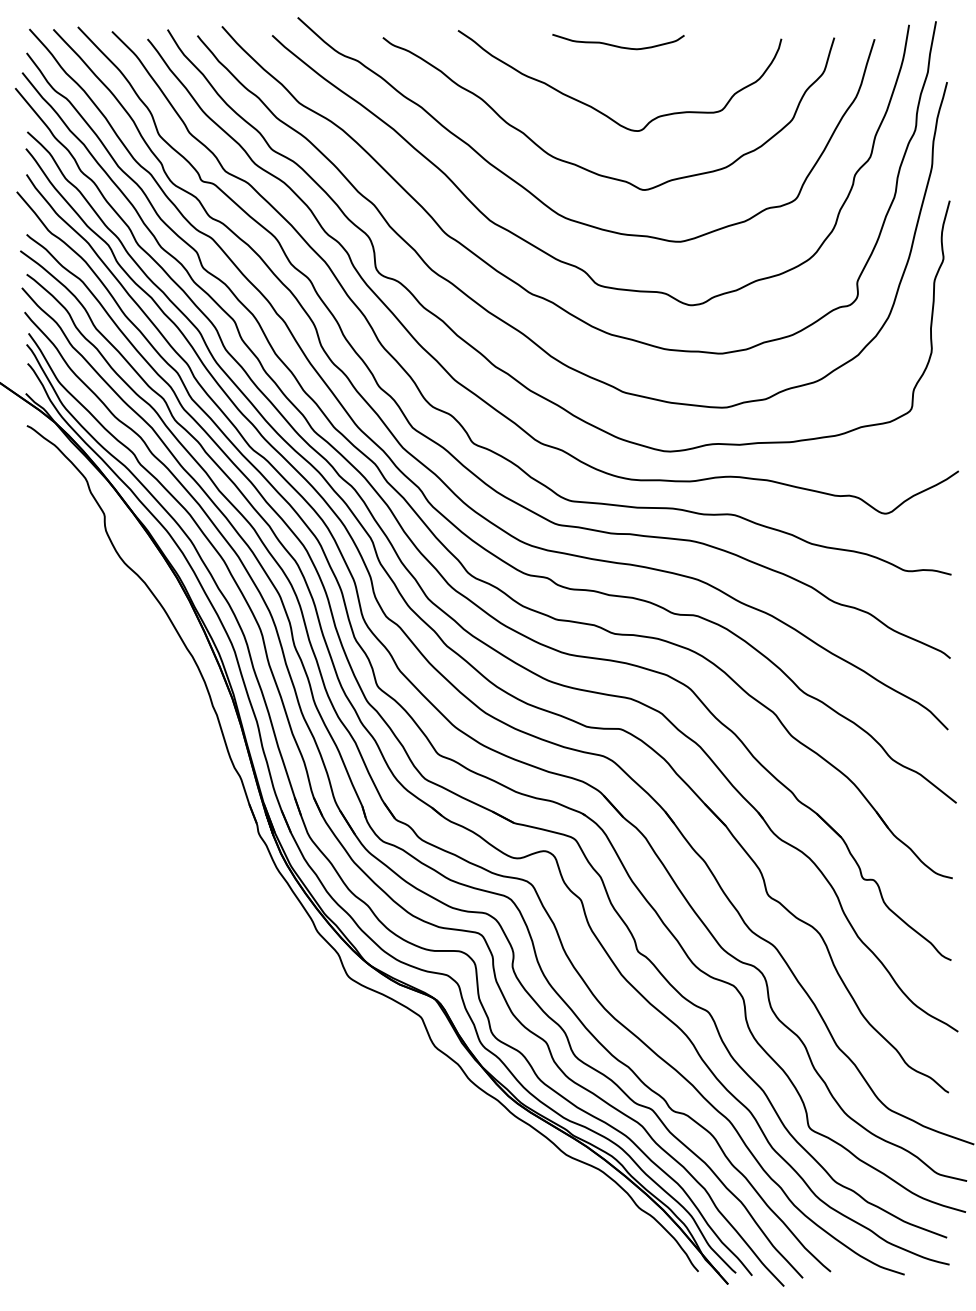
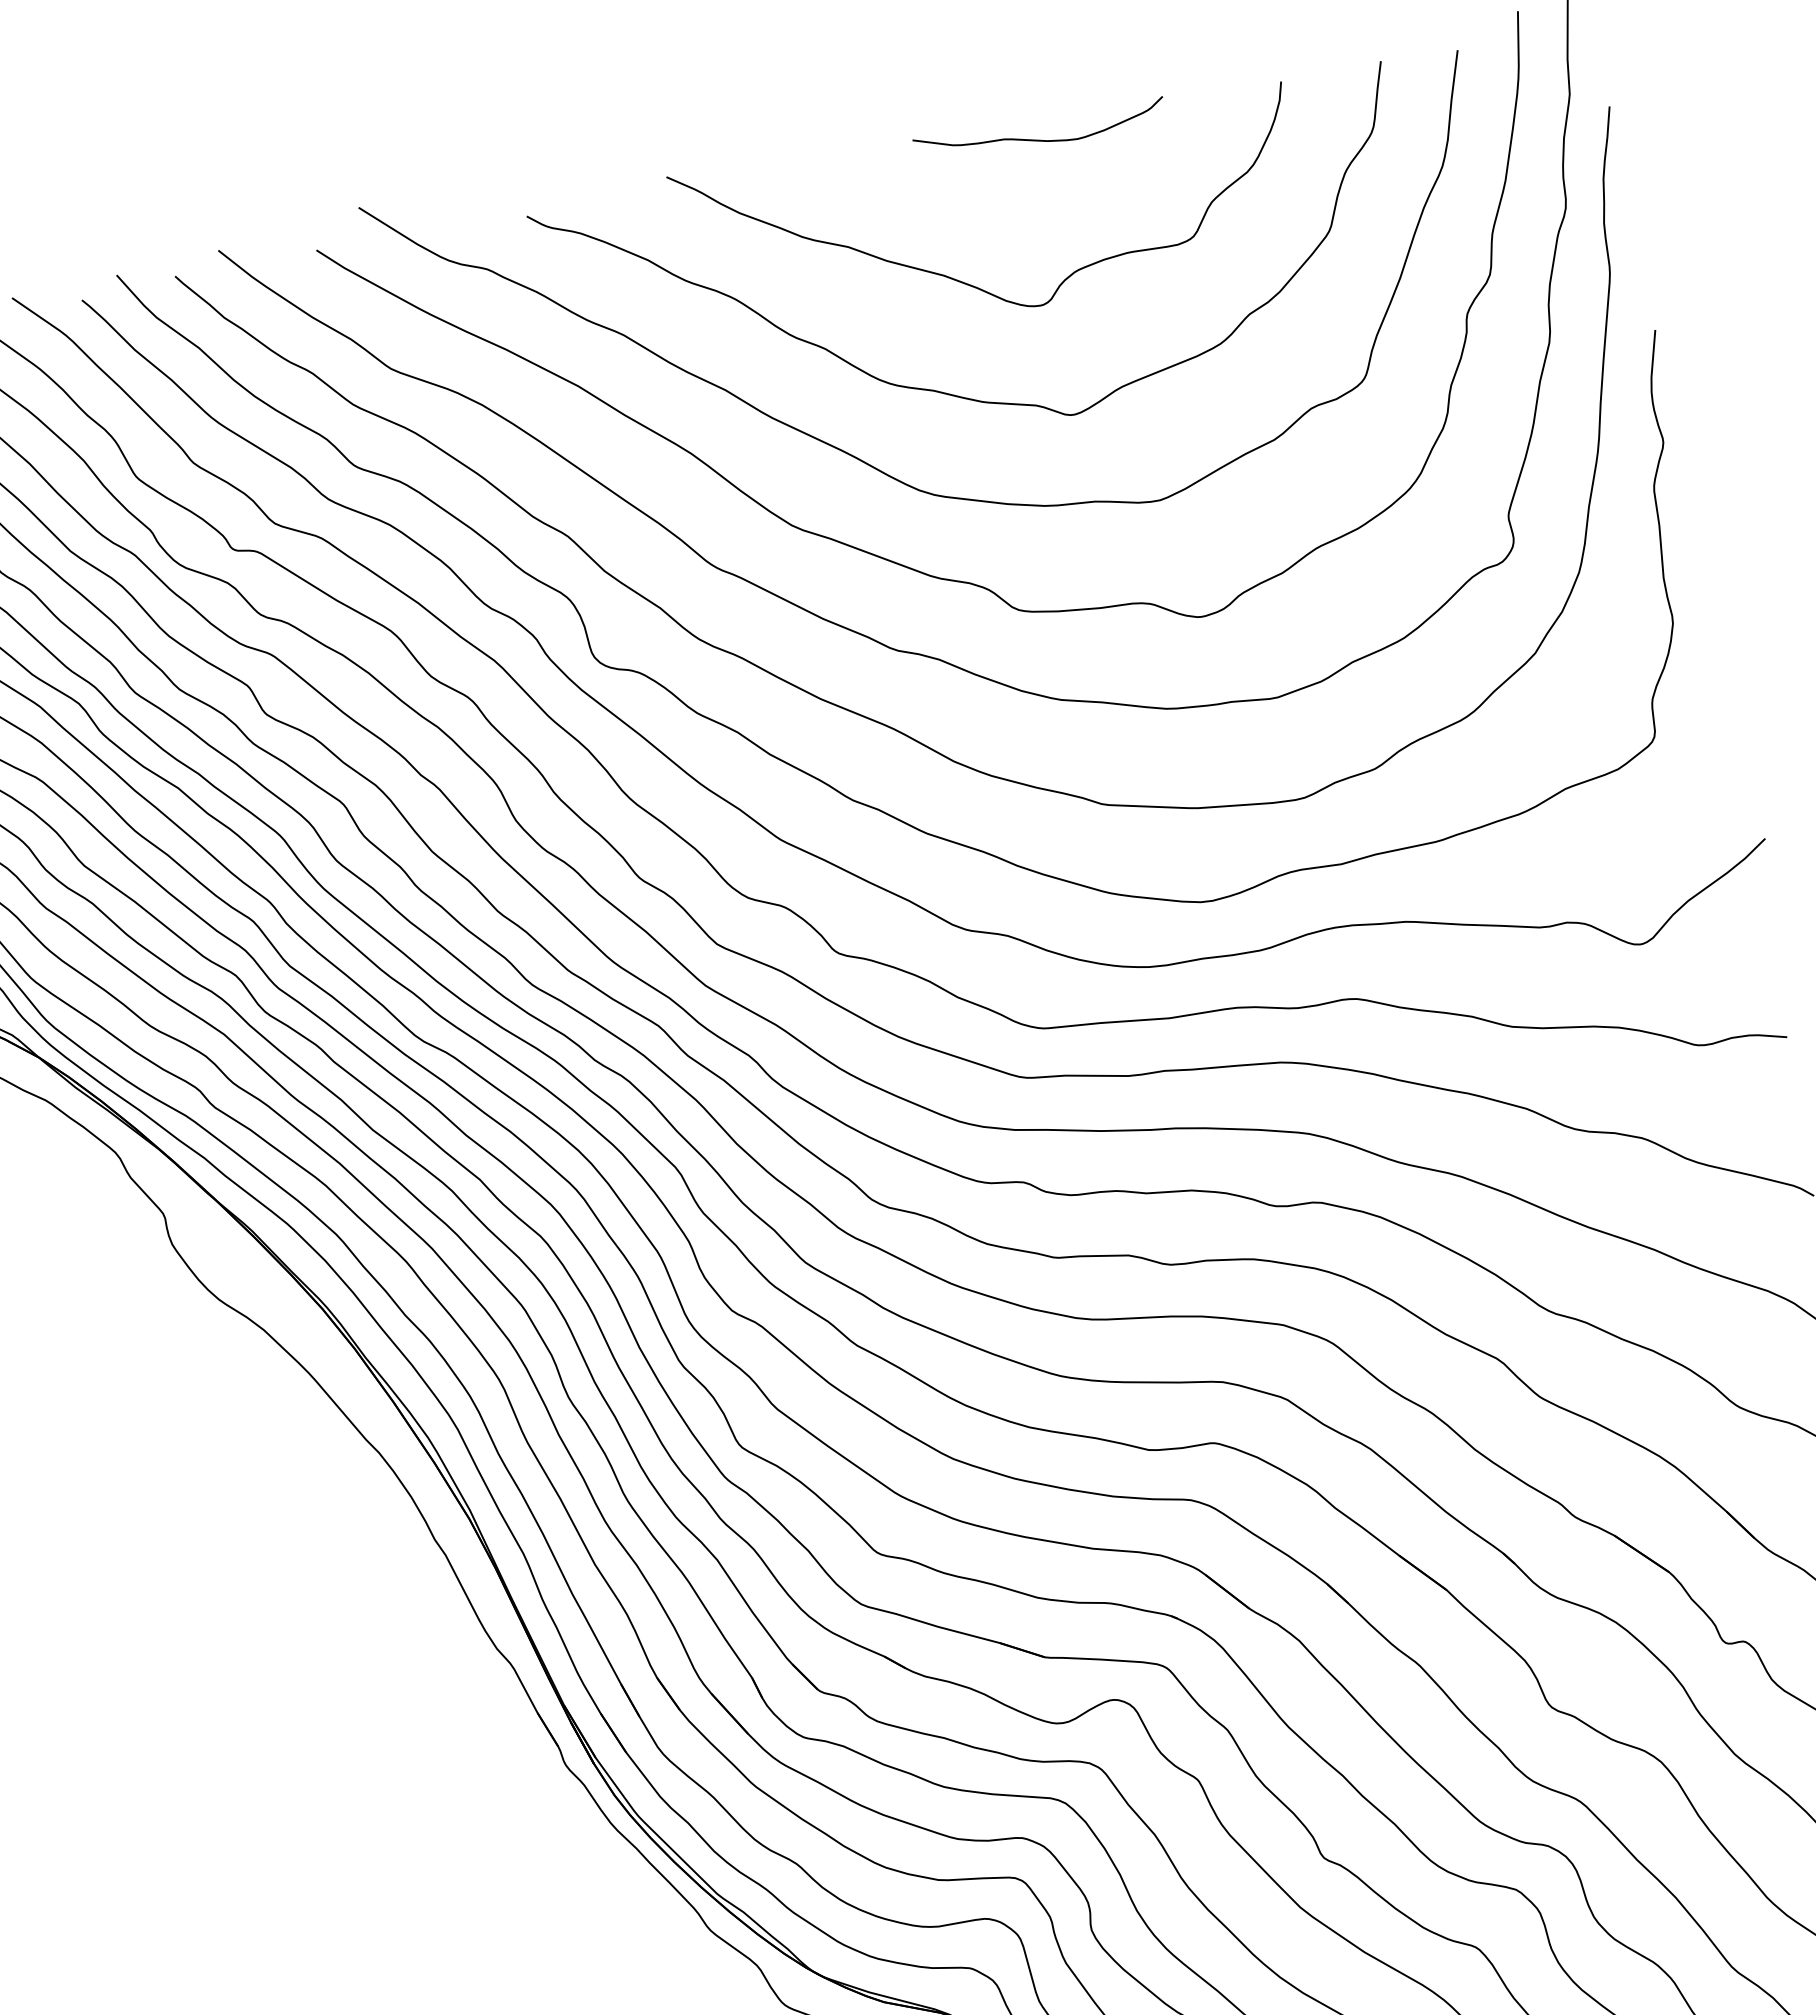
curve: (617, 45) -> (1039, 138), moved

